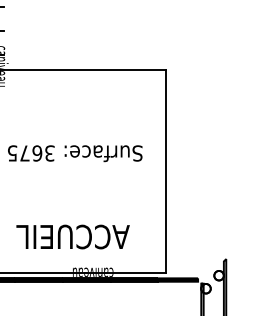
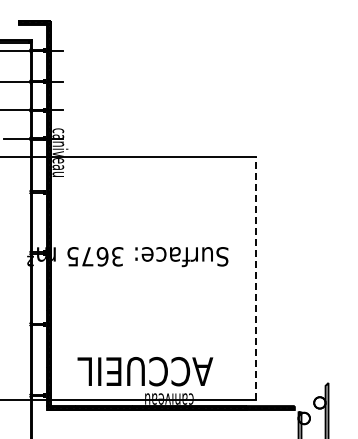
line: (166, 171) -> (256, 278), solid -> dashed
text: (73, 236) -> (145, 371), moved

